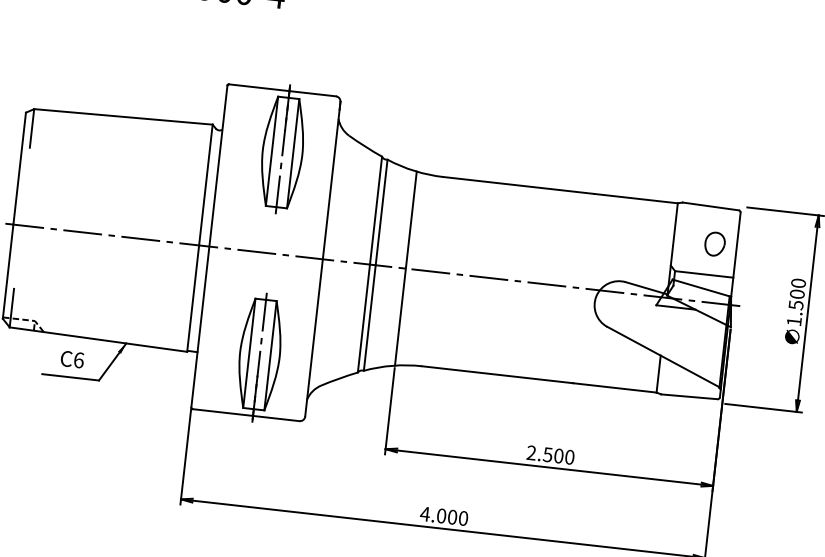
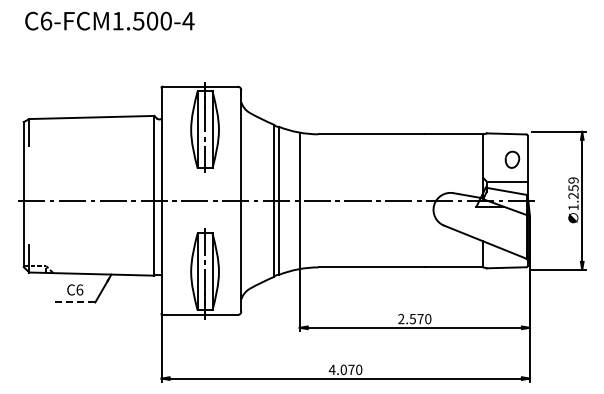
text: (797, 294) -> (573, 188), 1.500 -> 1.259
line: (70, 377) -> (75, 302), solid -> dashed
text: (558, 455) -> (420, 318), 2.500 -> 2.570
text: (452, 516) -> (351, 369), 4.000 -> 4.070

